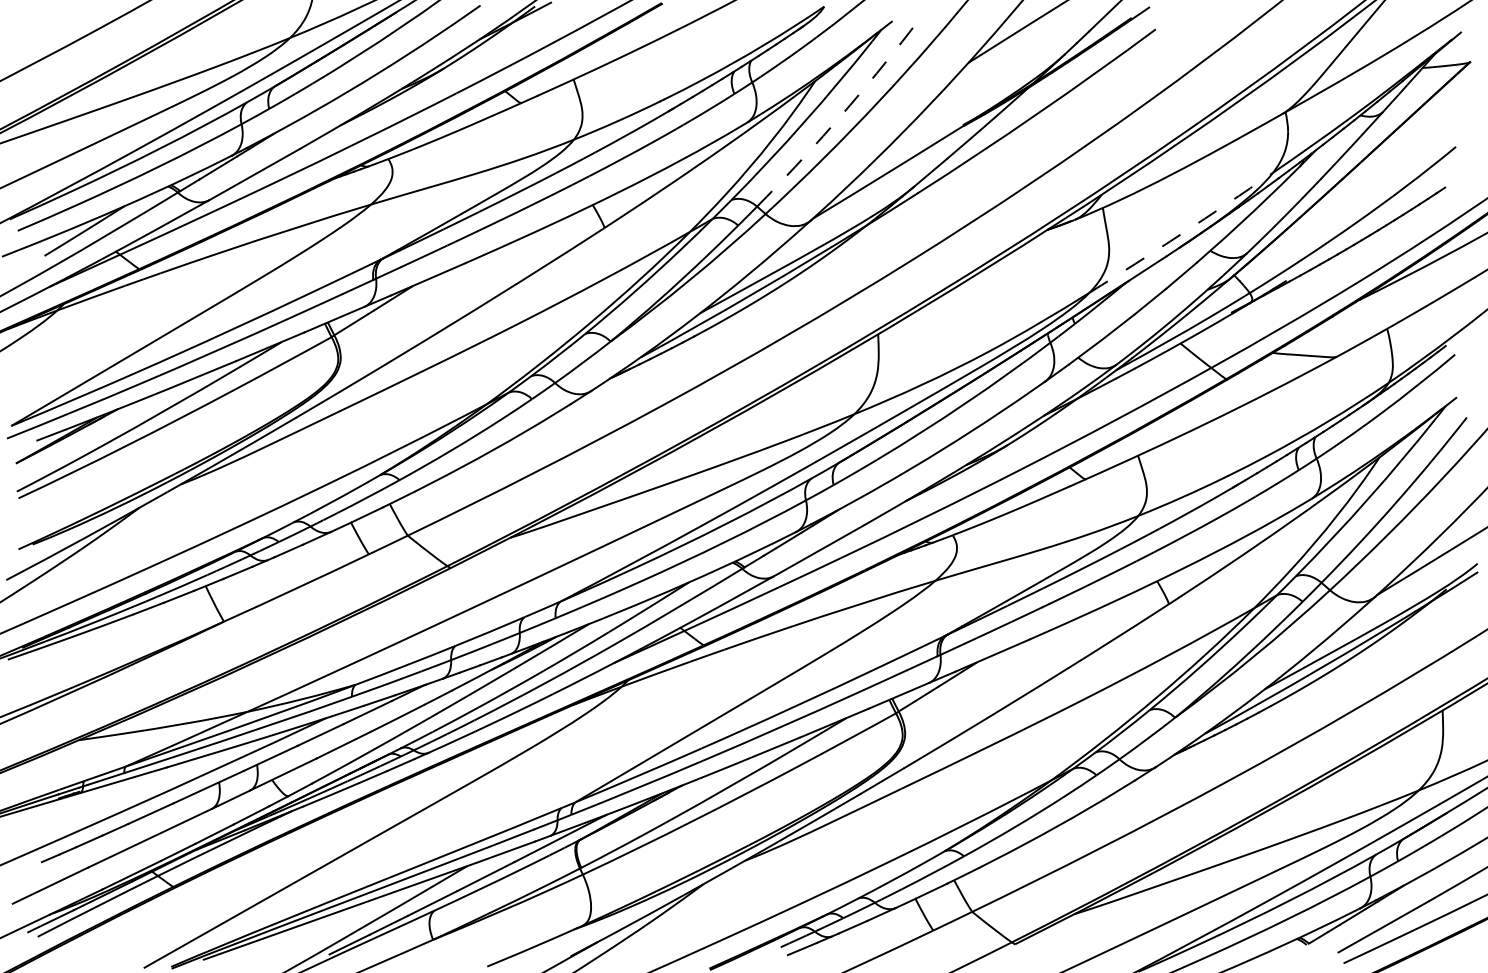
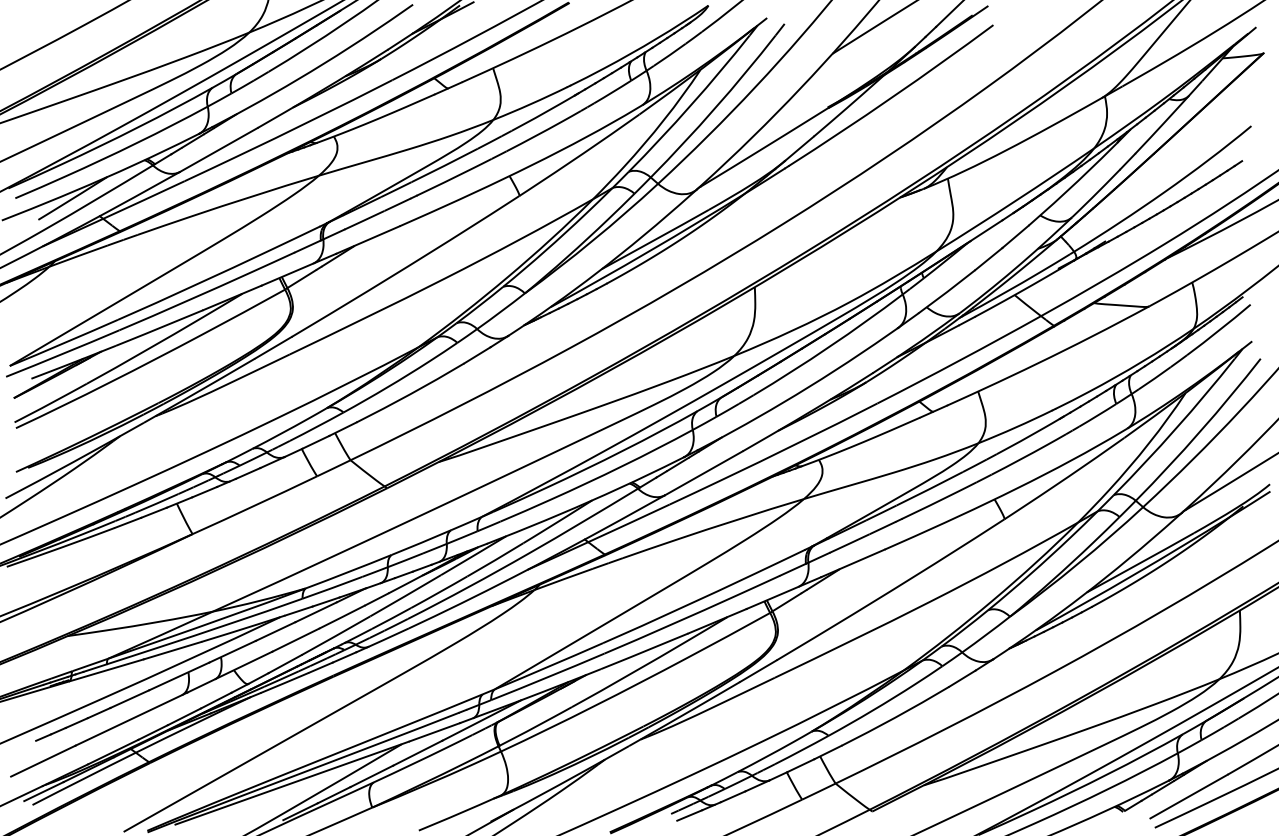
arc: (832, 126) -> (715, 108), dashed -> solid
arc: (1181, 233) -> (1015, 200), dashed -> solid

